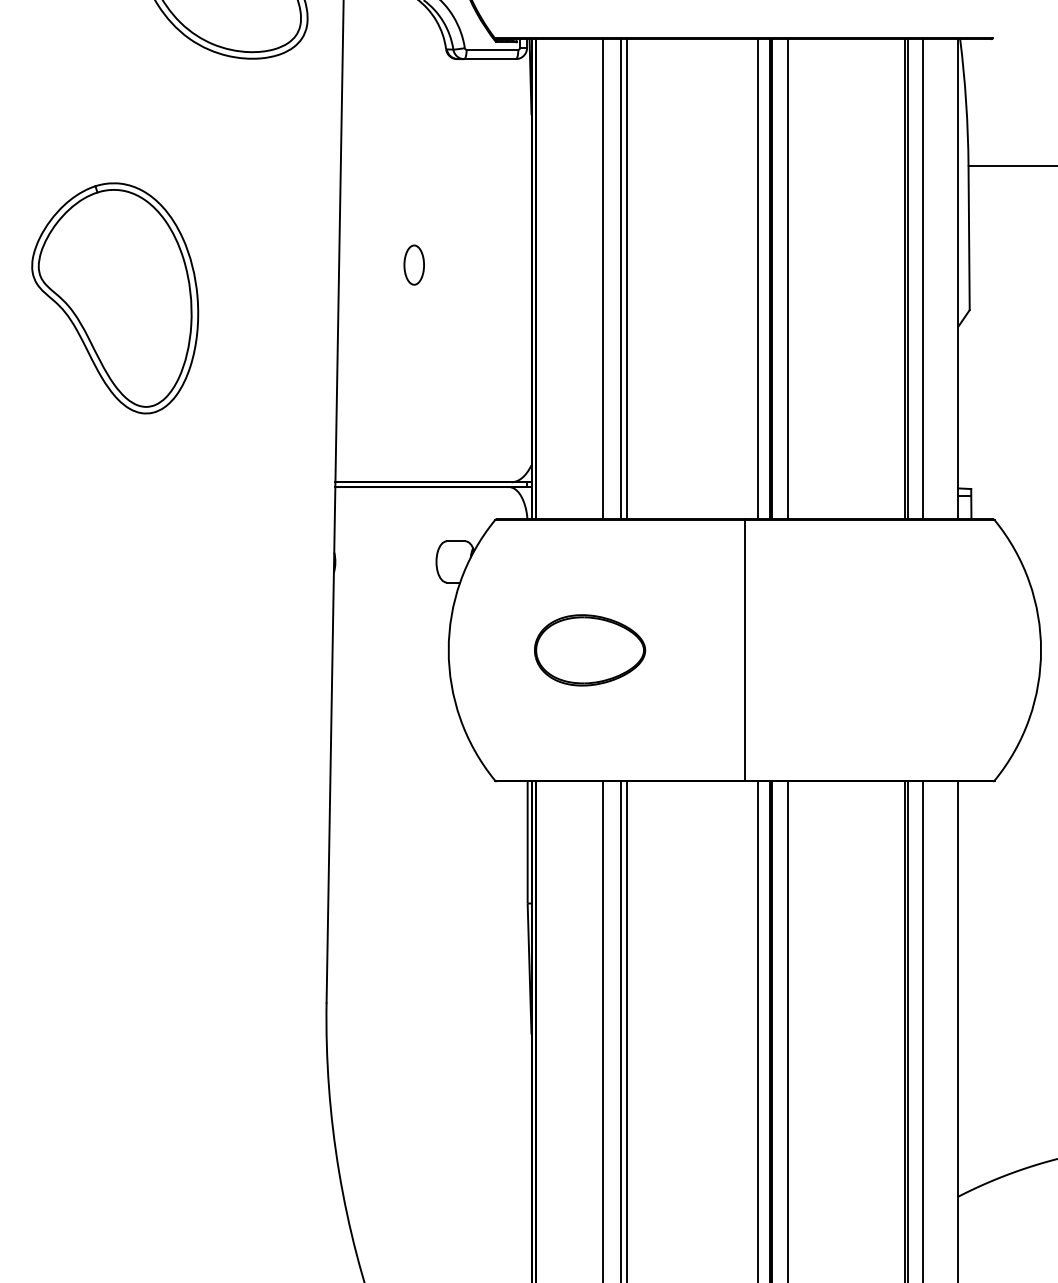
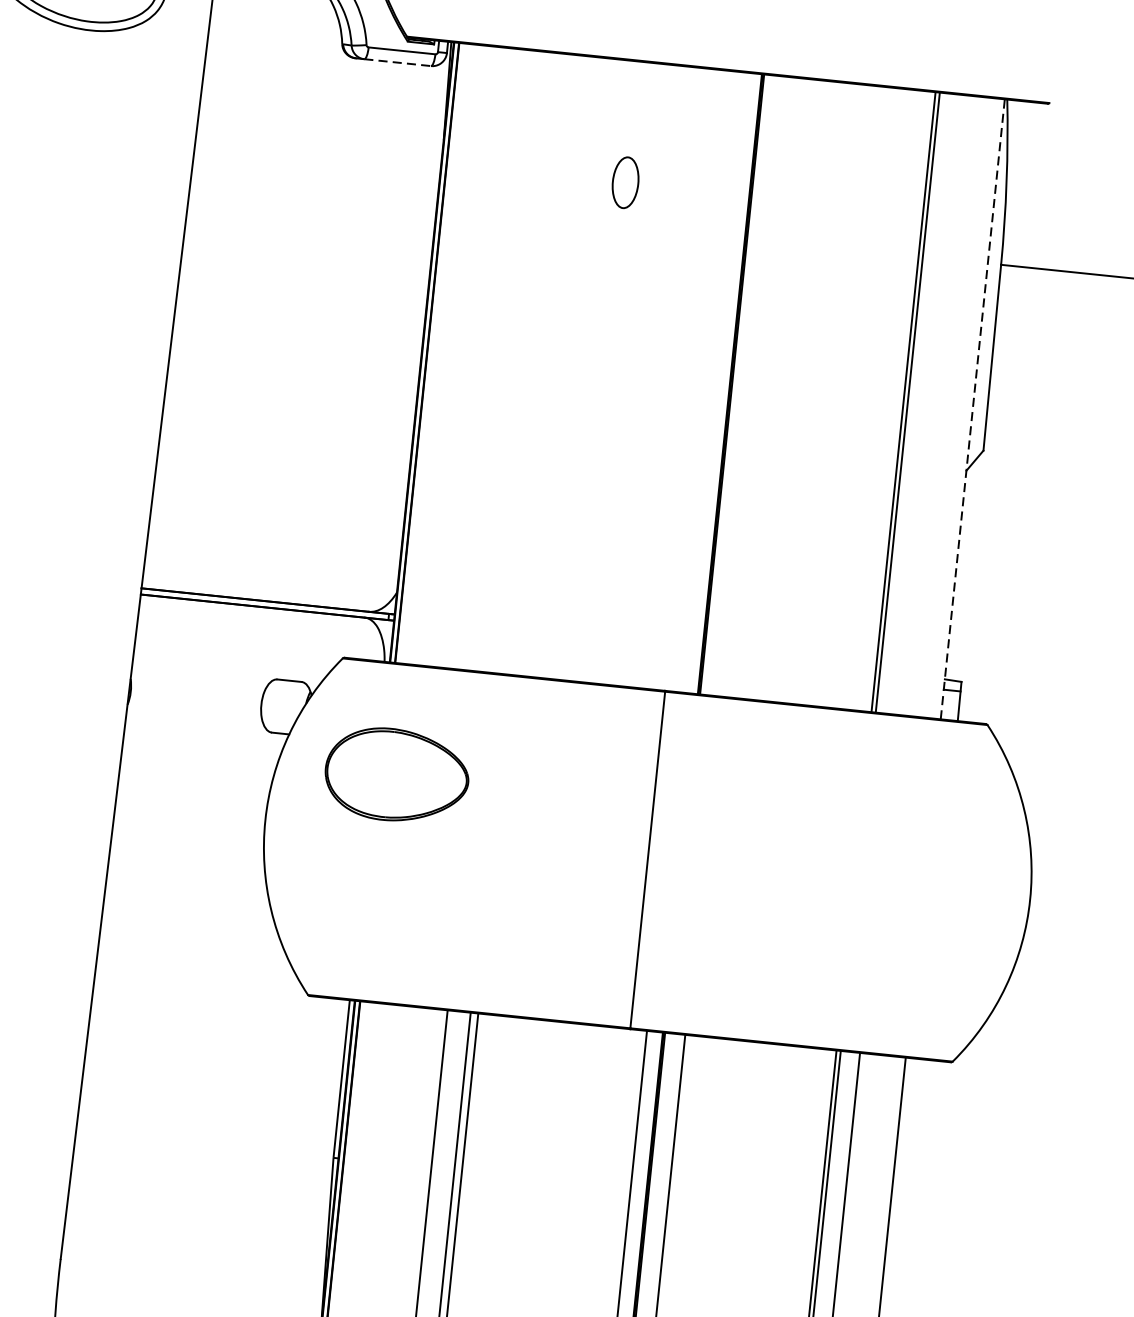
line: (490, 59) -> (398, 63), solid -> dashed
part: (413, 264) -> (624, 181), moved
line: (958, 278) -> (973, 408), solid -> dashed
line: (603, 279) -> (514, 362), removed
line: (621, 279) -> (537, 364), removed
line: (627, 279) -> (545, 365), removed
line: (757, 279) -> (713, 382), removed
line: (787, 279) -> (752, 386), removed
line: (922, 279) -> (926, 404), removed
part: (590, 650) -> (397, 775), moved

